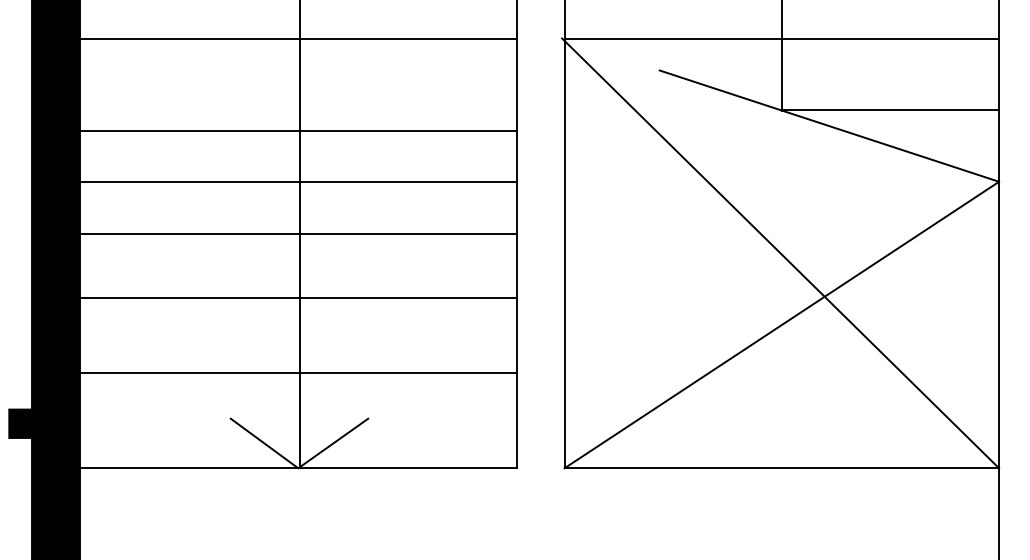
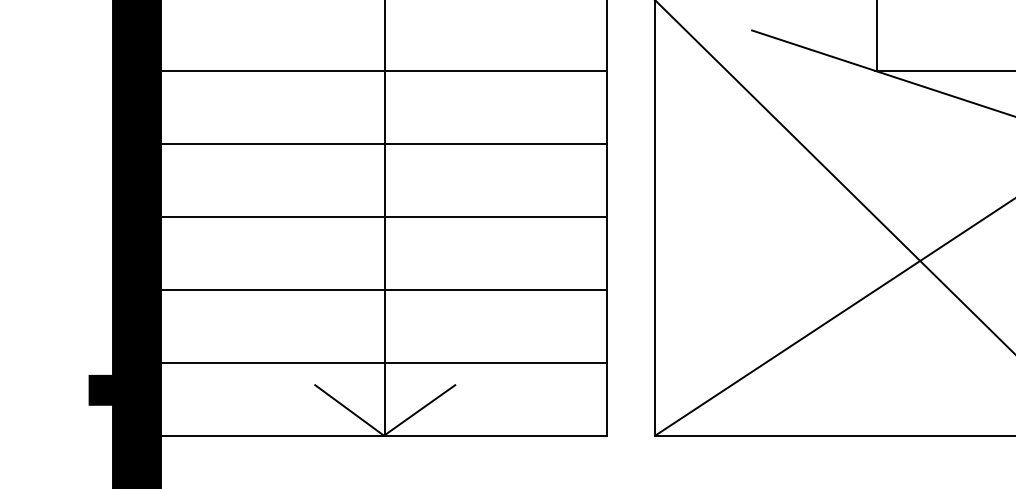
line: (297, 131) -> (383, 71), moved
line: (297, 234) -> (383, 216), moved
line: (297, 298) -> (383, 290), moved
line: (297, 372) -> (383, 362), moved

